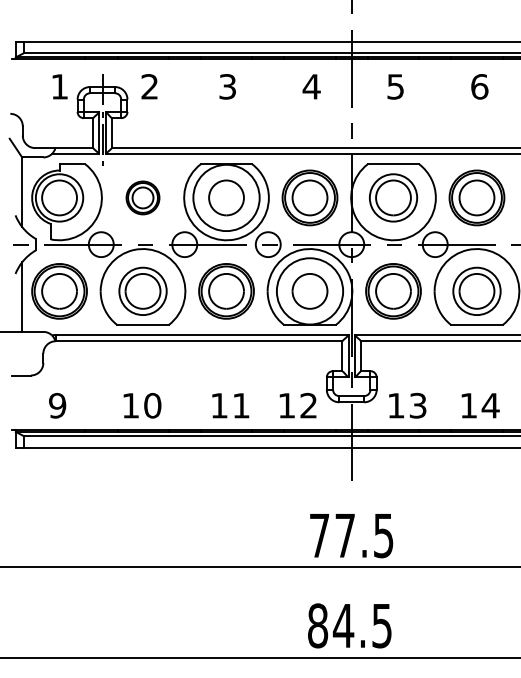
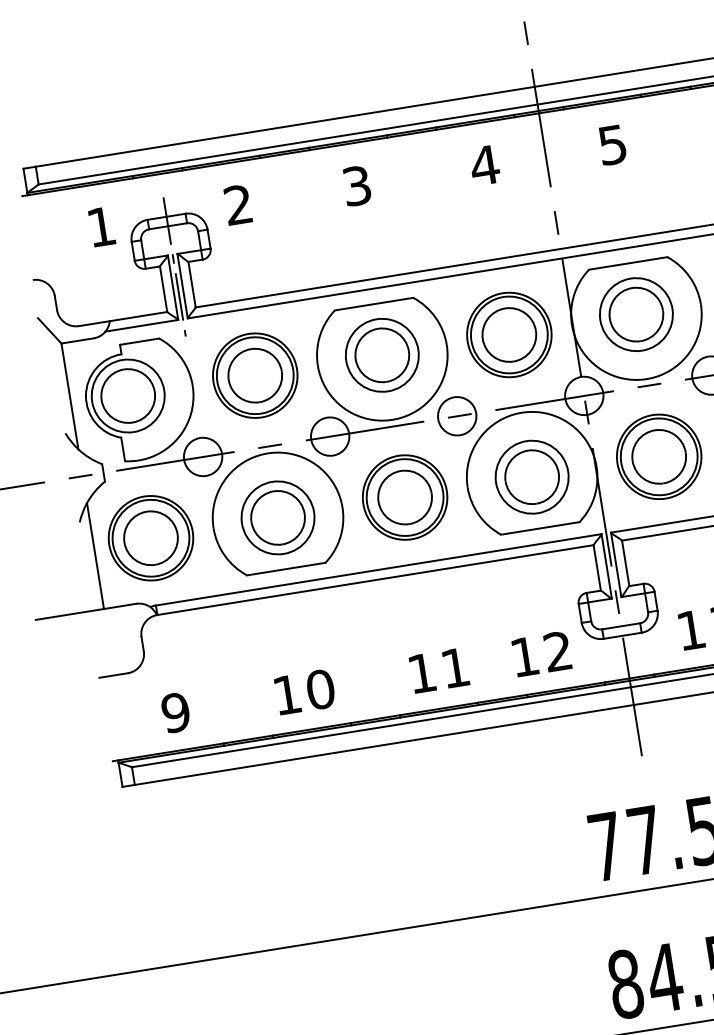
part: (142, 197) -> (254, 375), size x1.67
circle: (226, 197) -> (382, 354), size x0.71
circle: (309, 291) -> (531, 477), size x0.71

